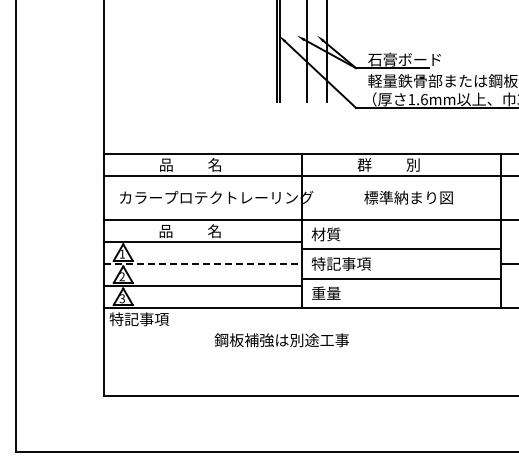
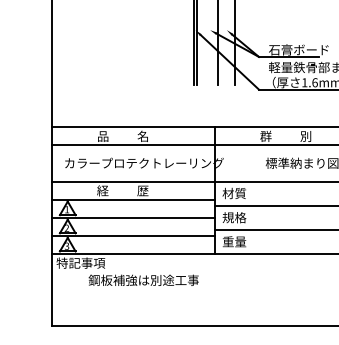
text: (190, 231) -> (122, 191), 品          名 -> 経          歴
text: (340, 263) -> (246, 217), 特記事項 -> 規格
line: (203, 264) -> (133, 218), dashed -> solid
text: (281, 340) -> (143, 280), moved

